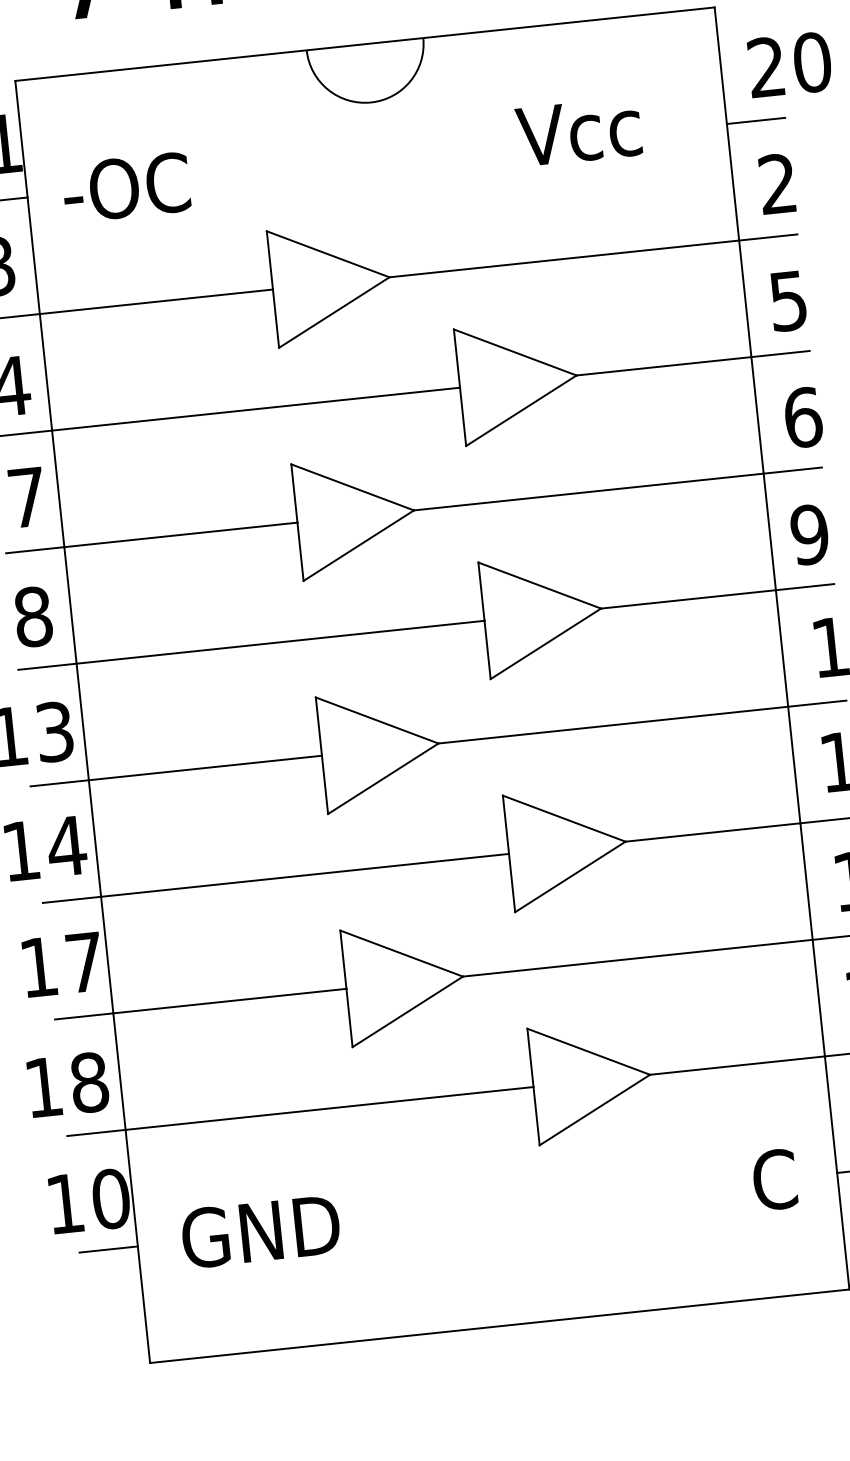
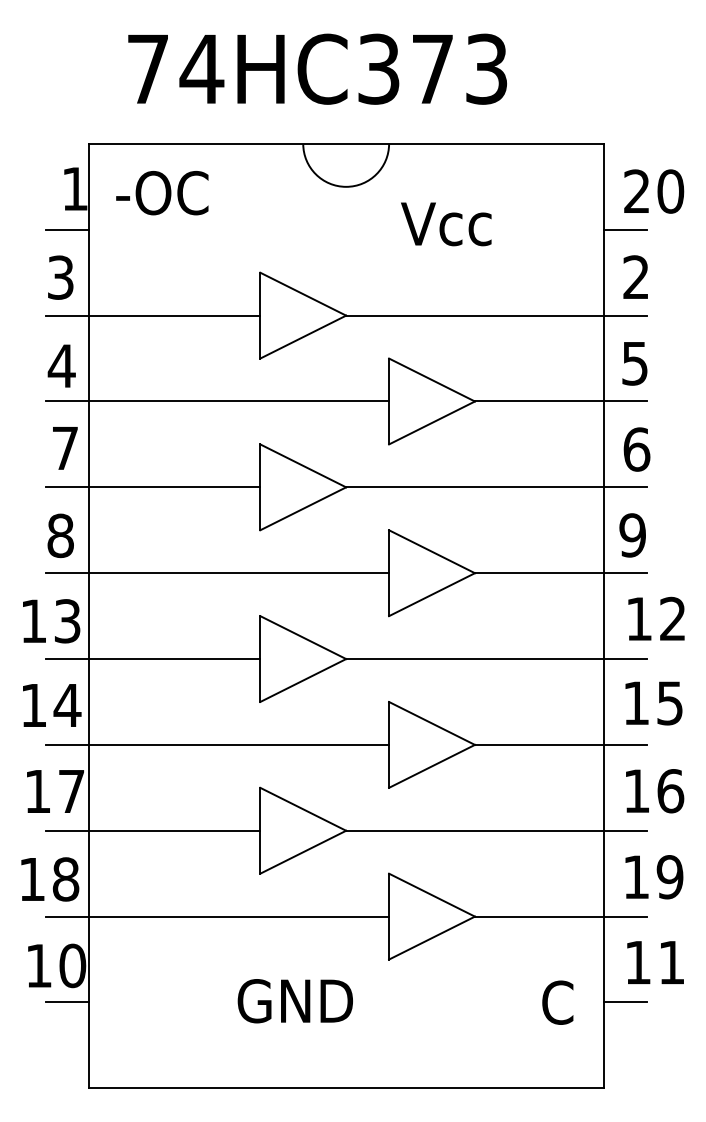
text: (579, 132) -> (446, 224), moved
text: (126, 188) -> (162, 193), moved
text: (259, 1232) -> (294, 1001), moved

